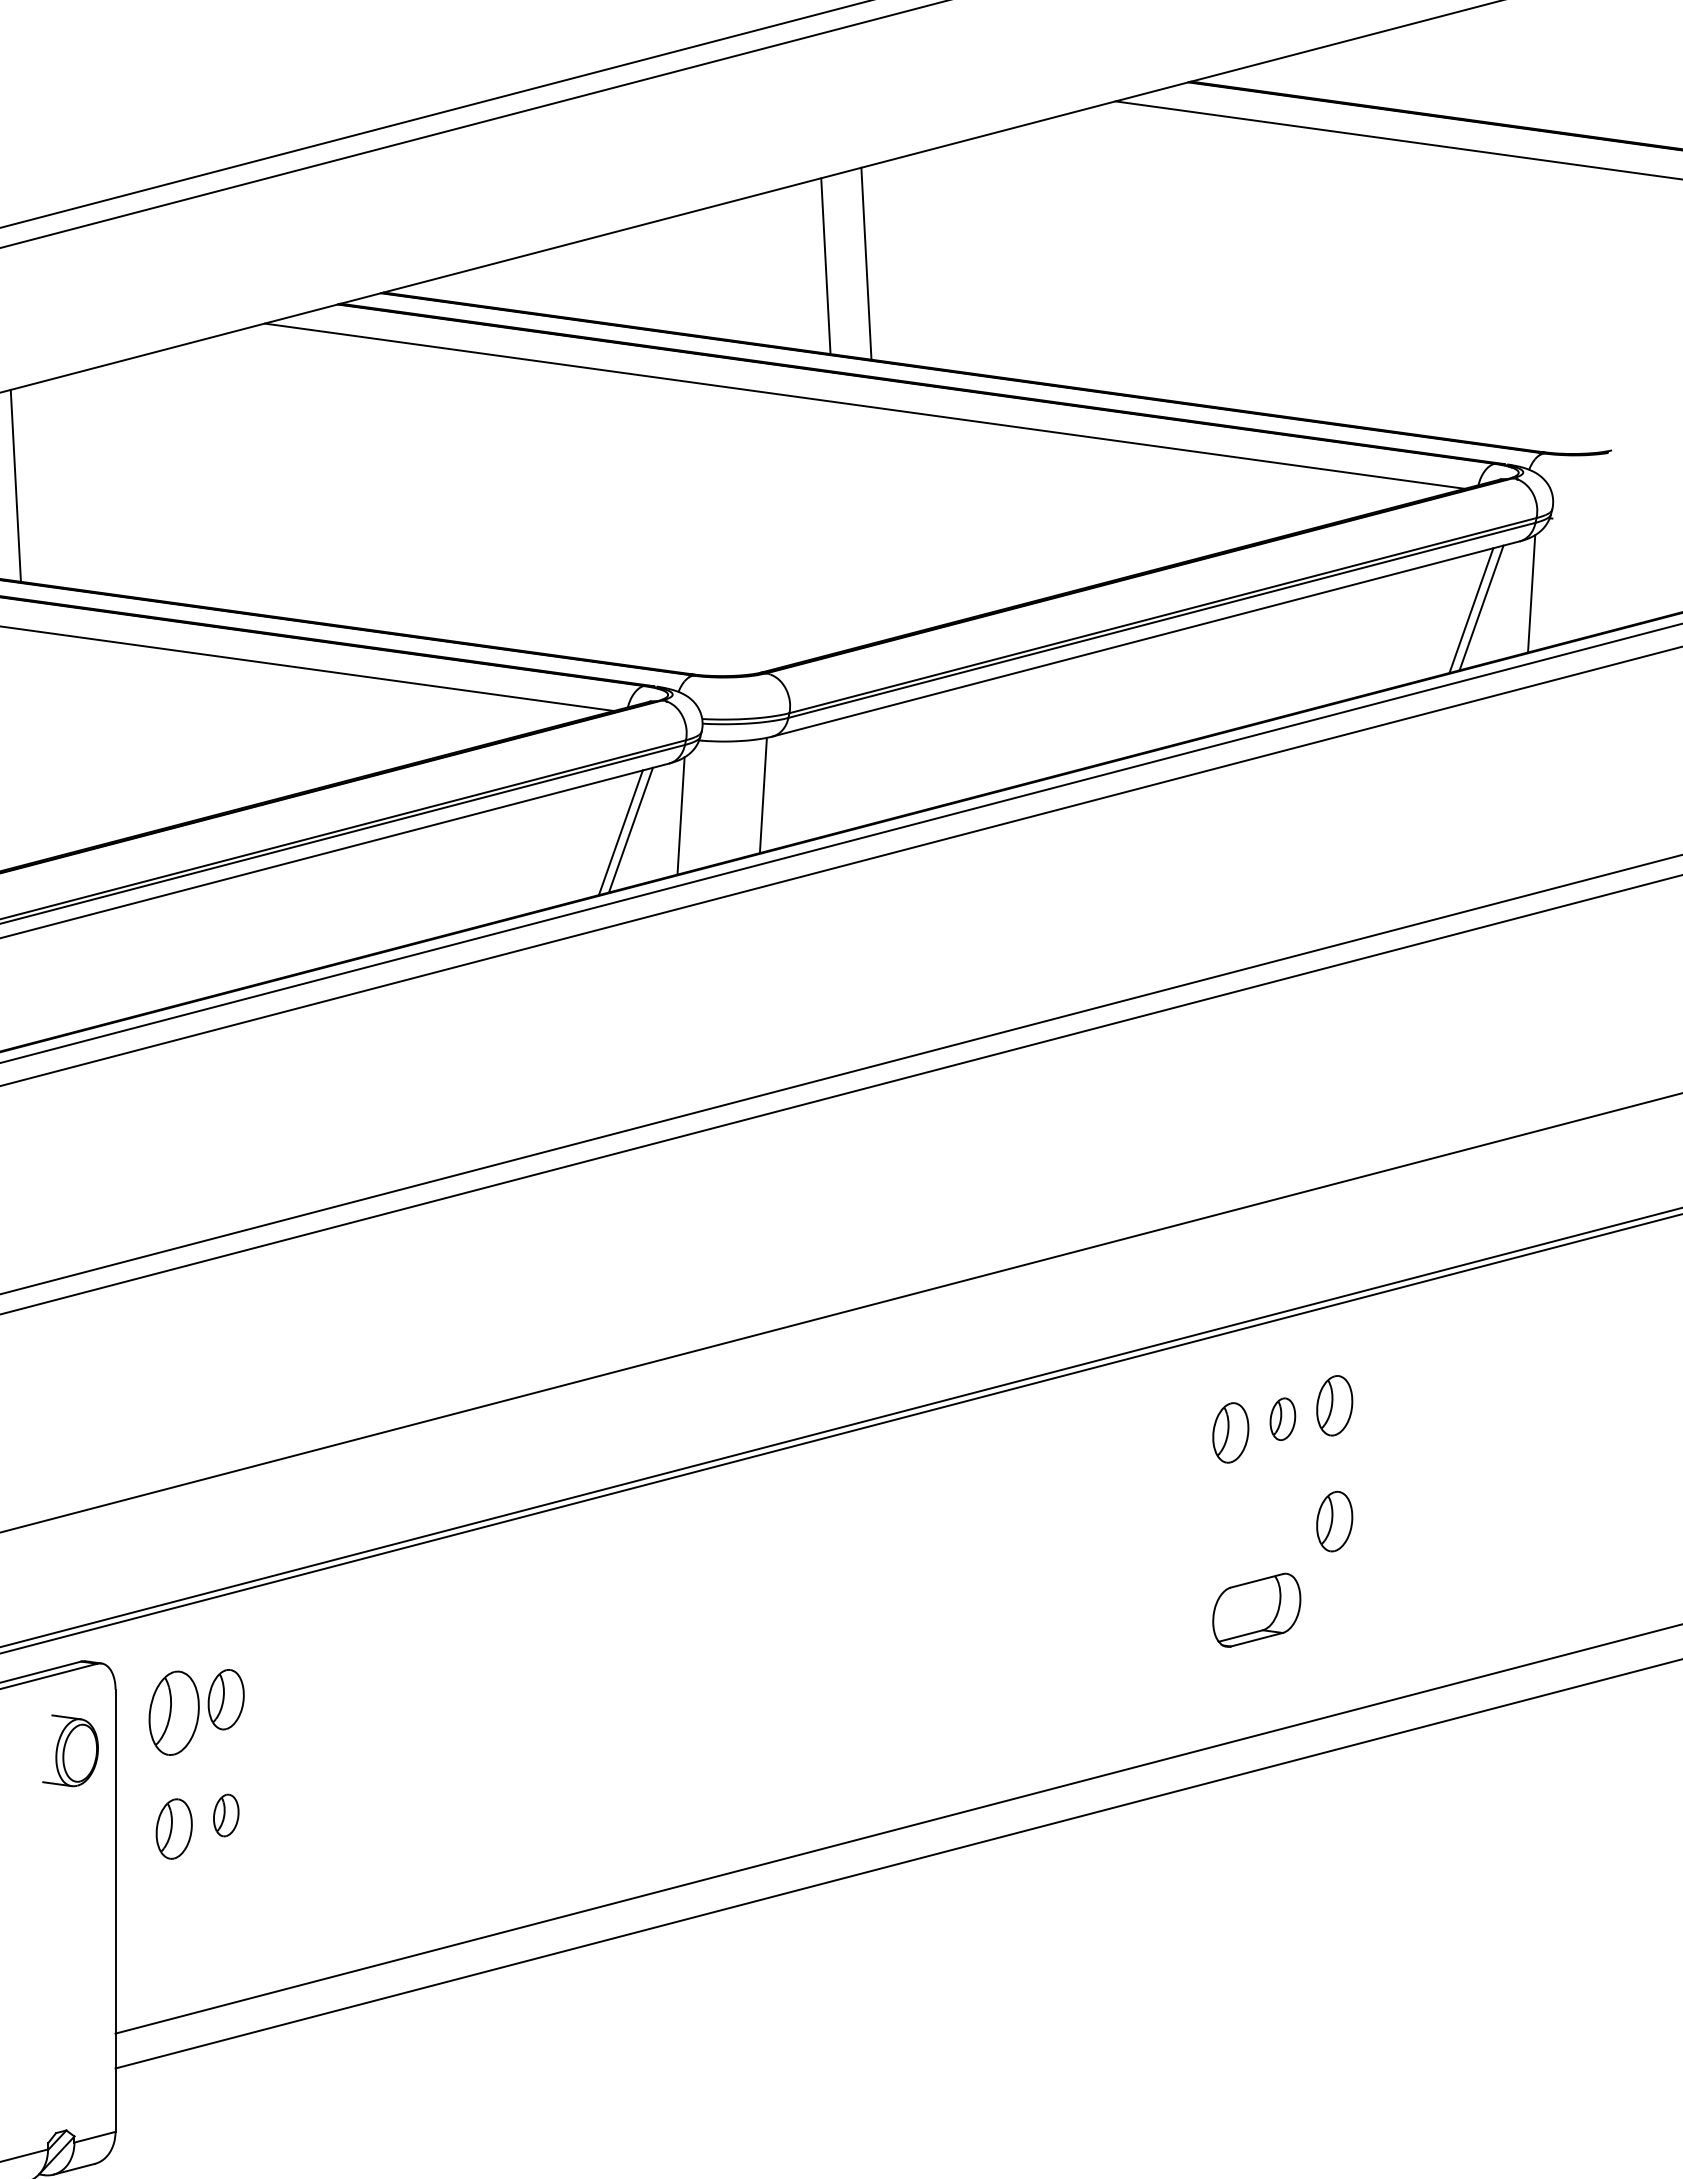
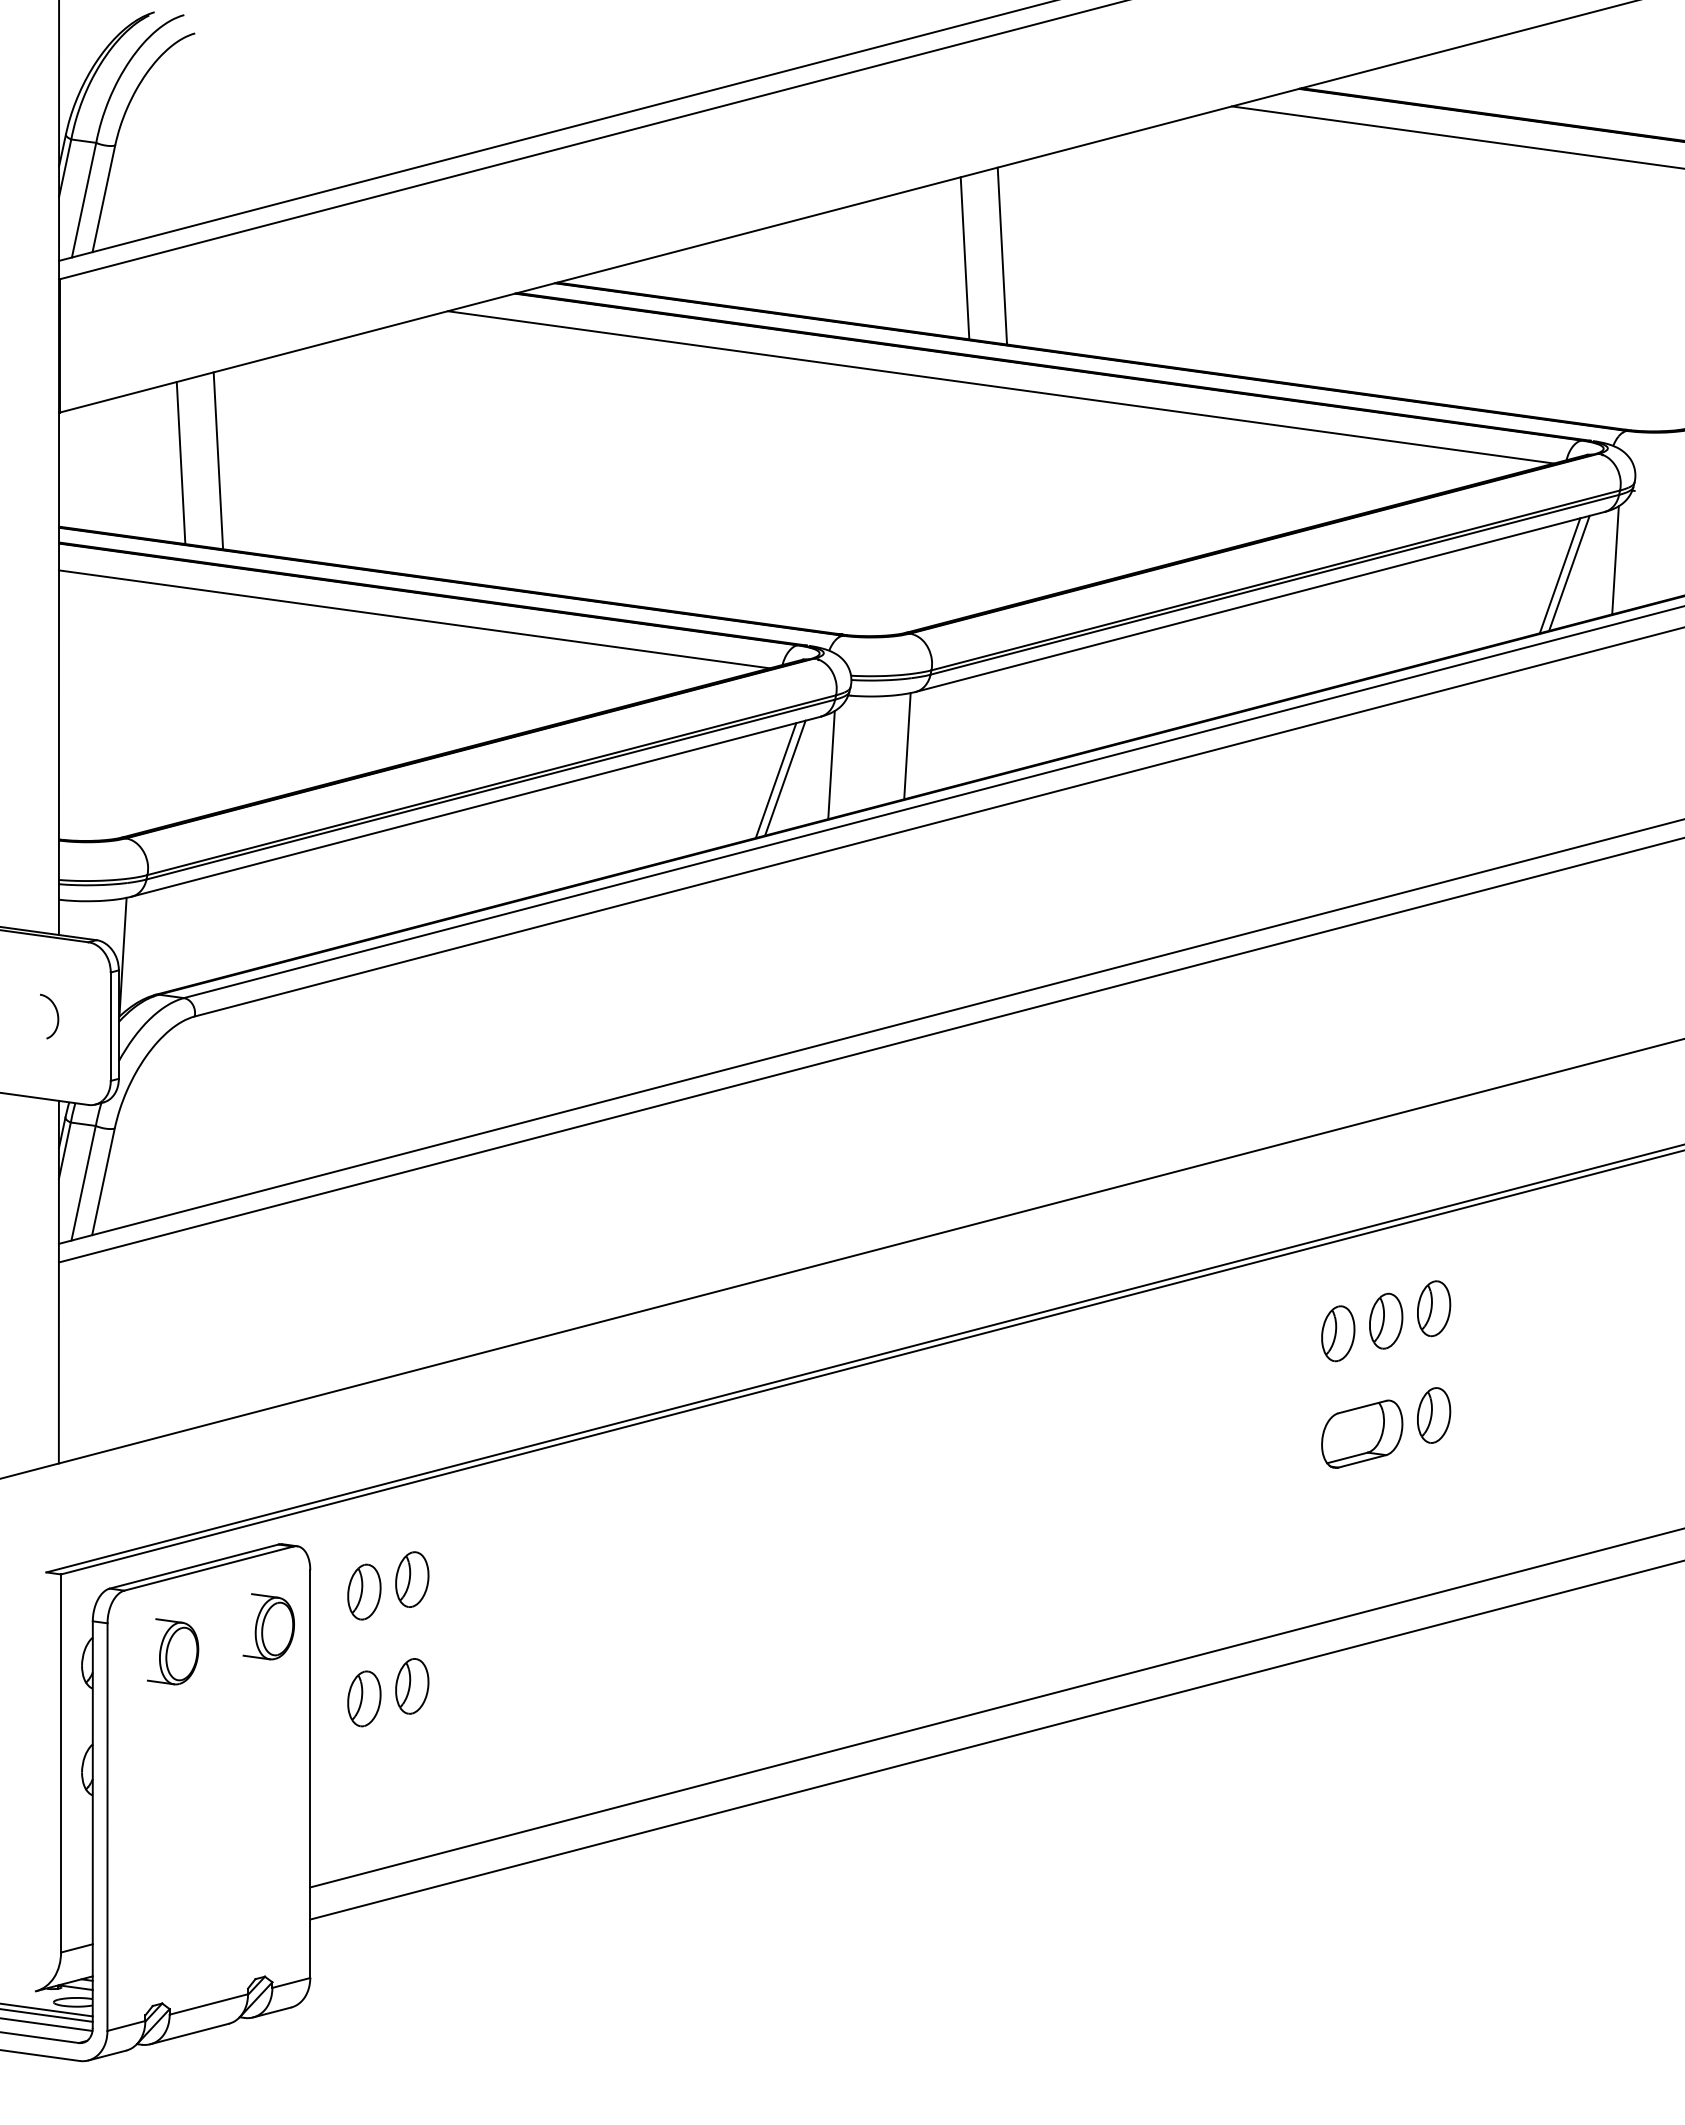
part: (1283, 1418) -> (1386, 1320), size x1.43
part: (1257, 1609) -> (1362, 1433), moved
part: (174, 1712) -> (364, 1591), size x0.71
part: (226, 1815) -> (412, 1686), size x1.43

